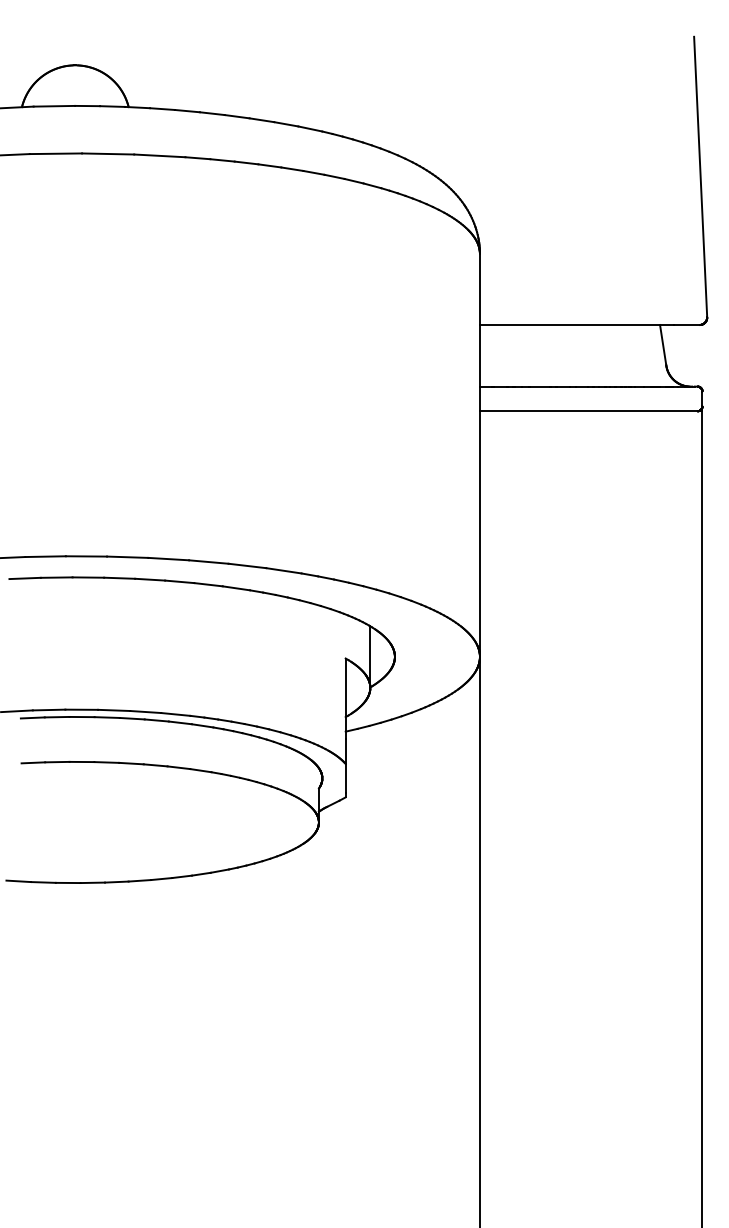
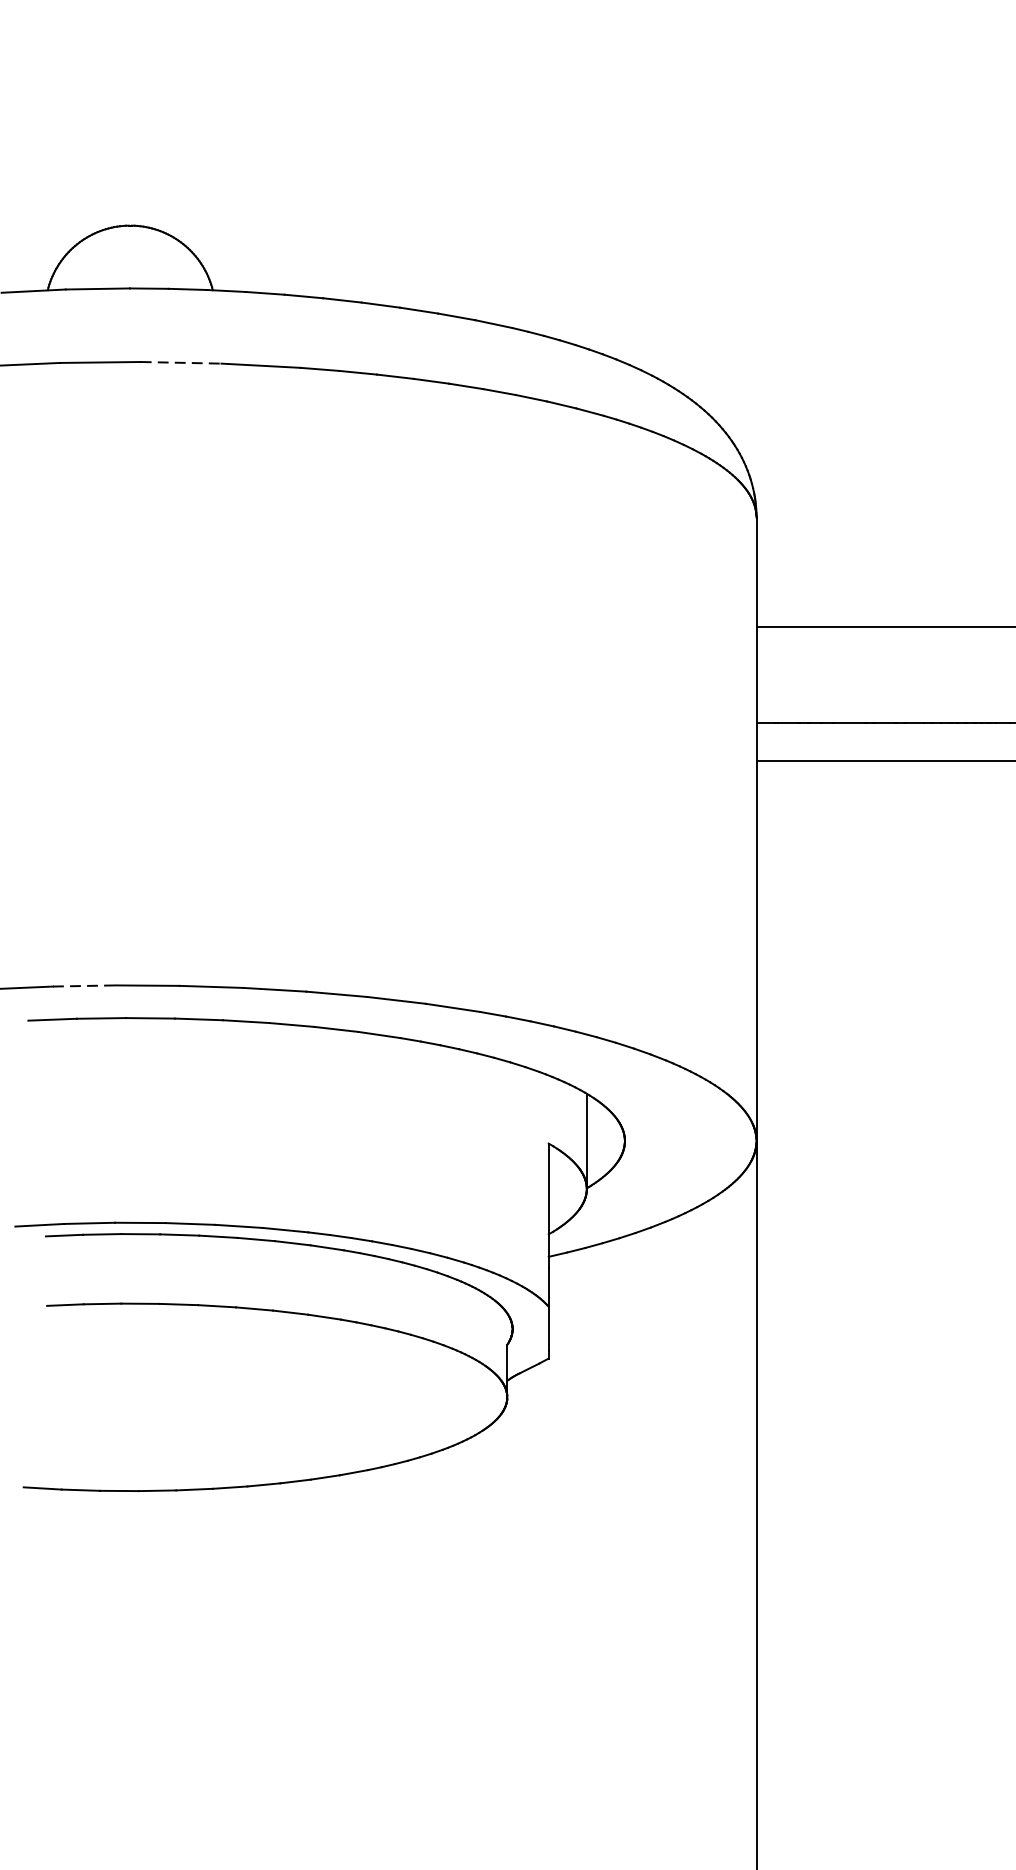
line: (108, 154) -> (181, 363), solid -> dashed
line: (46, 556) -> (85, 985), solid -> dashed

